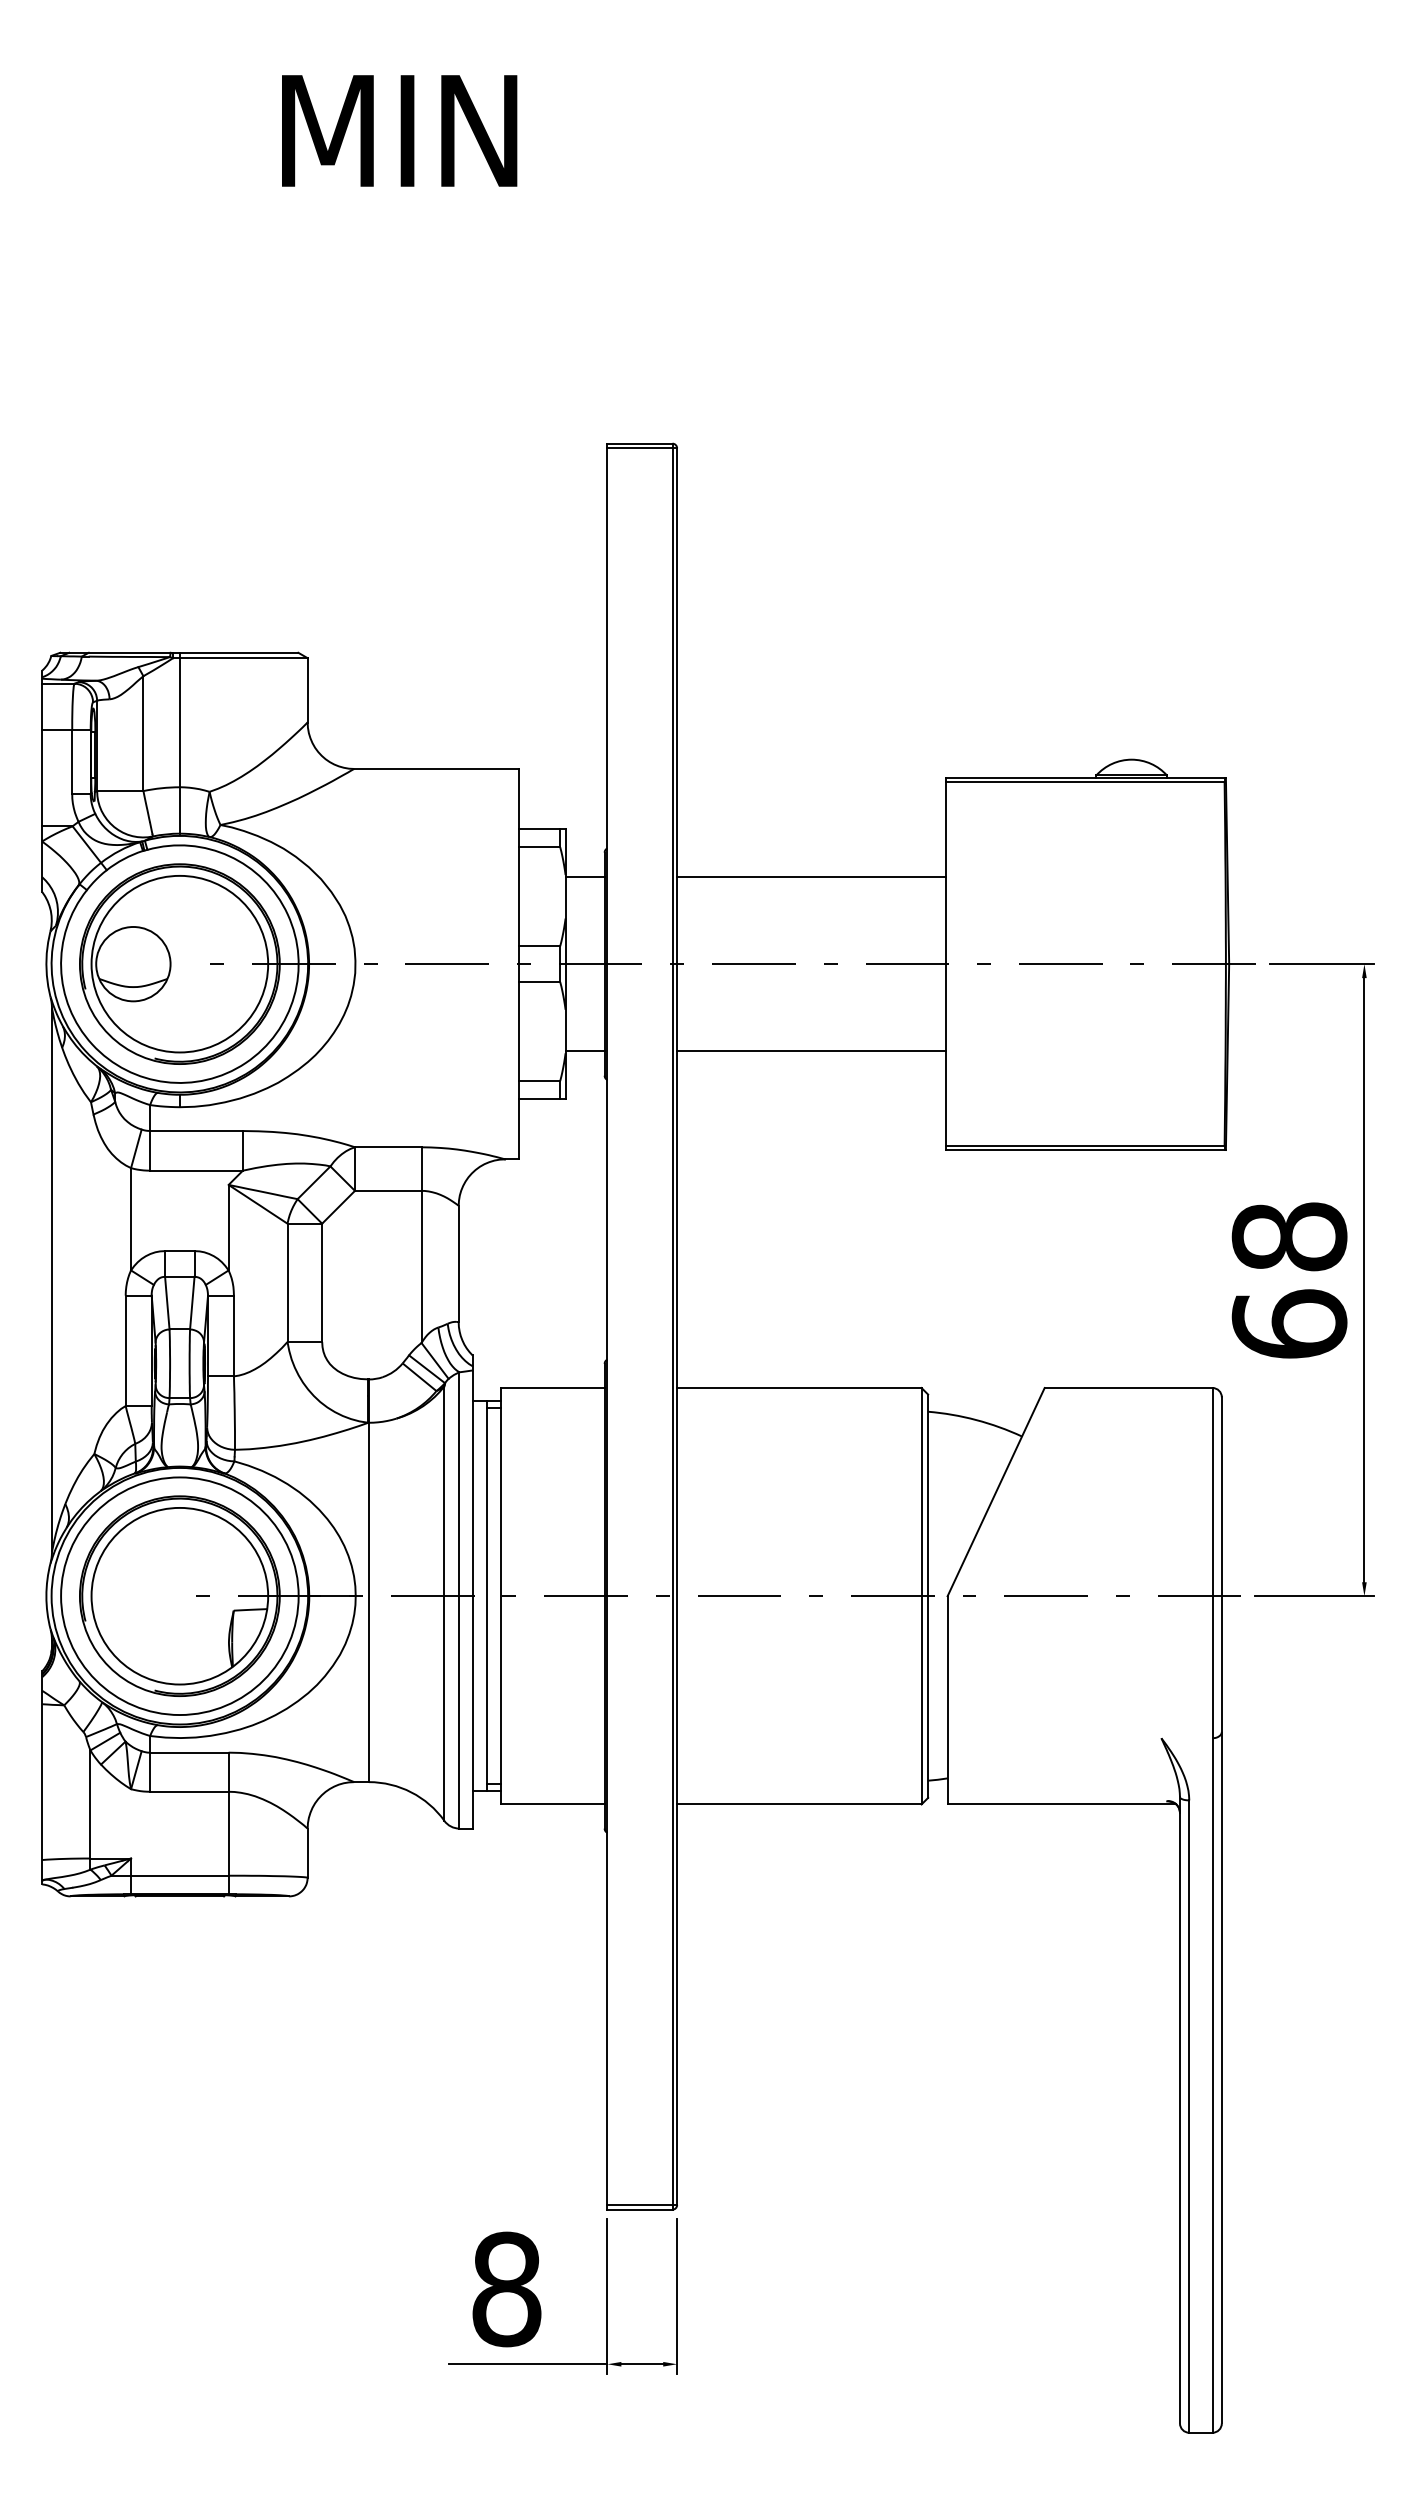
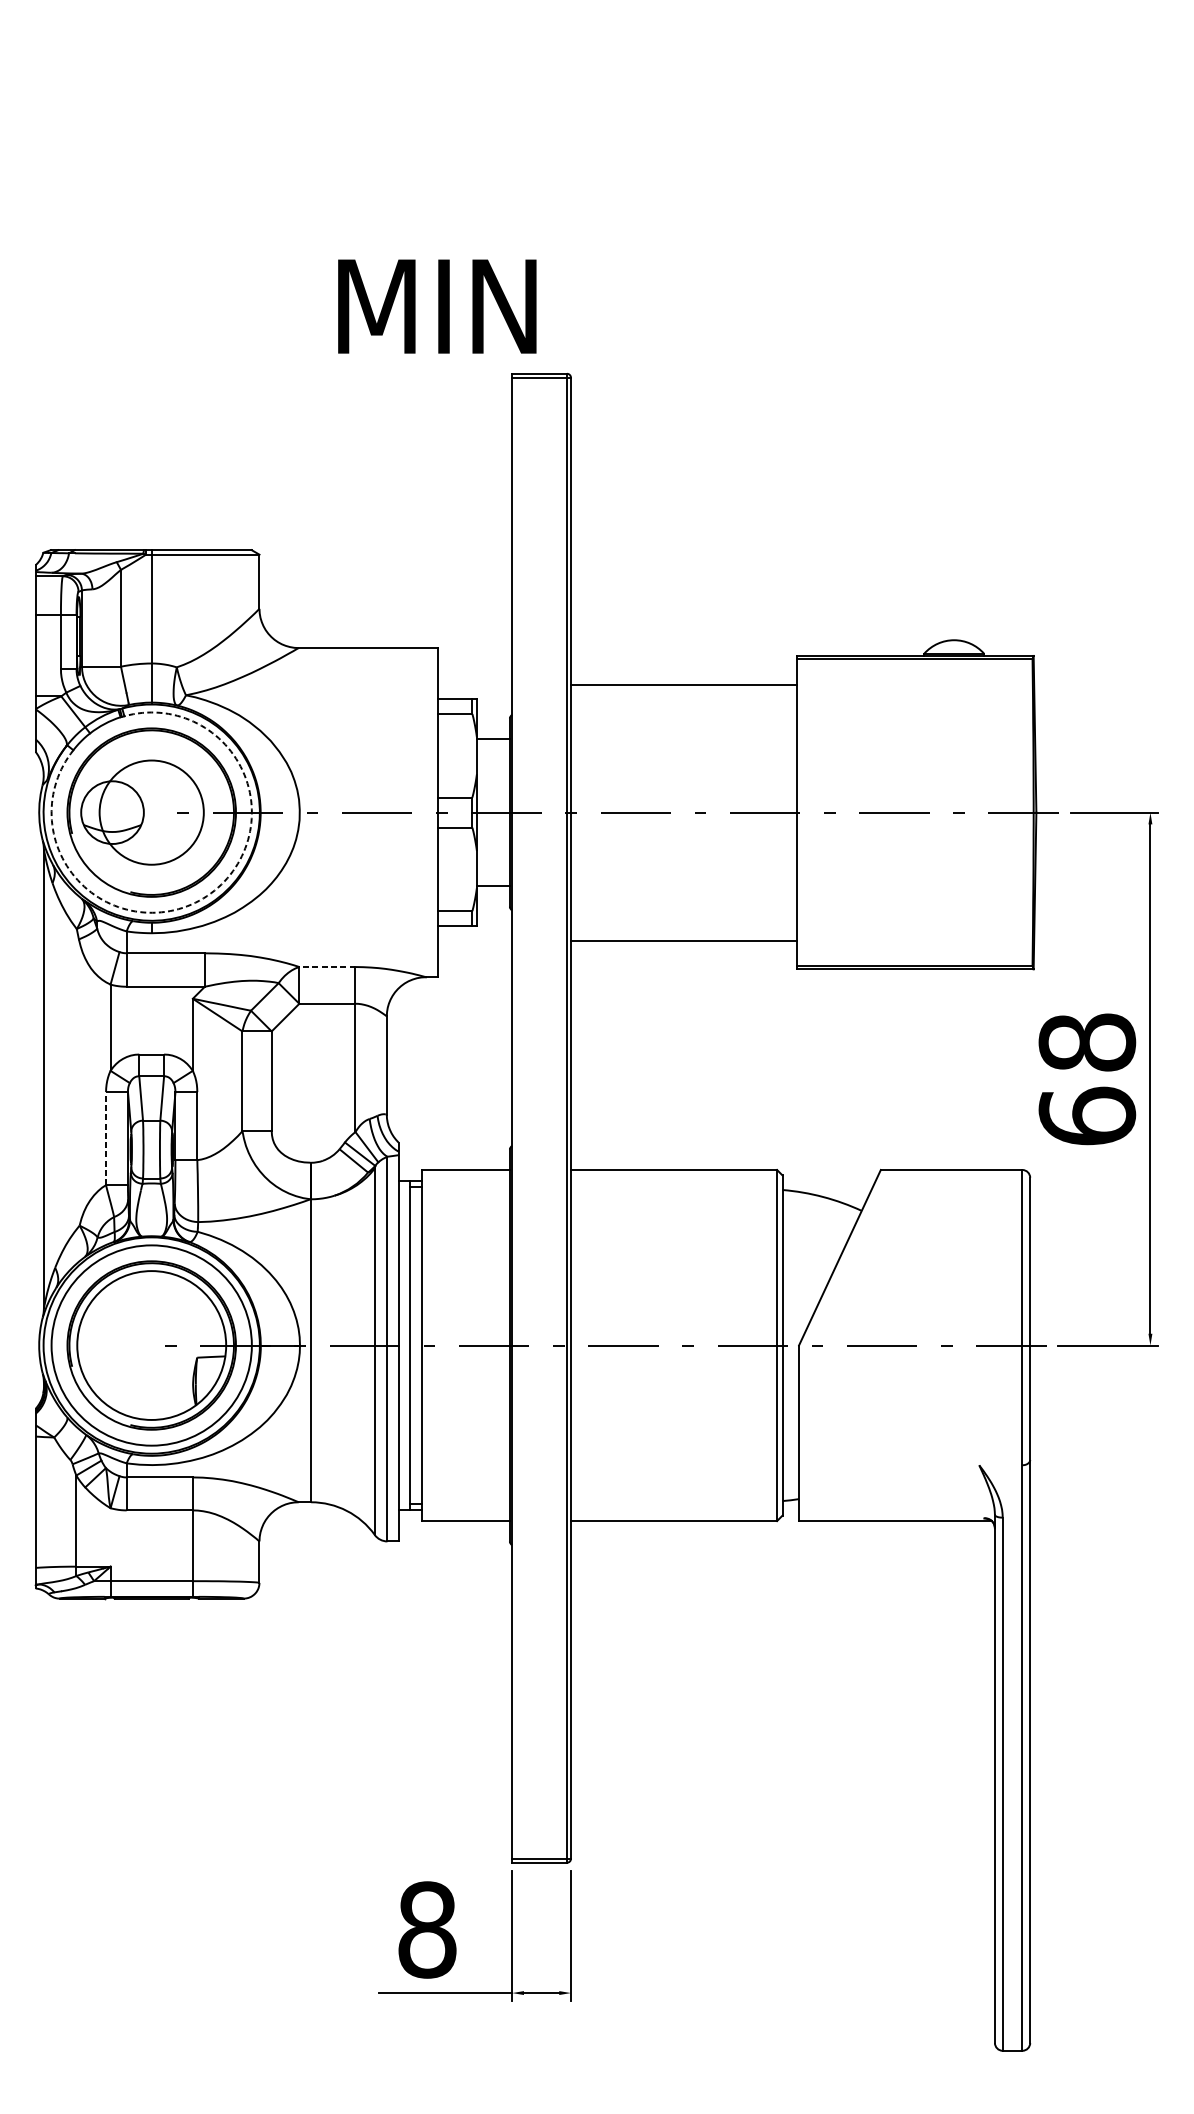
text: (399, 130) -> (437, 306), moved
line: (811, 877) -> (684, 684), moved
circle: (179, 963) -> (151, 812), size x0.7
line: (811, 1051) -> (684, 941), moved
arc: (245, 1063) -> (207, 896), solid -> dashed
line: (387, 1147) -> (326, 967), solid -> dashed
line: (125, 1350) -> (105, 1138), solid -> dashed

